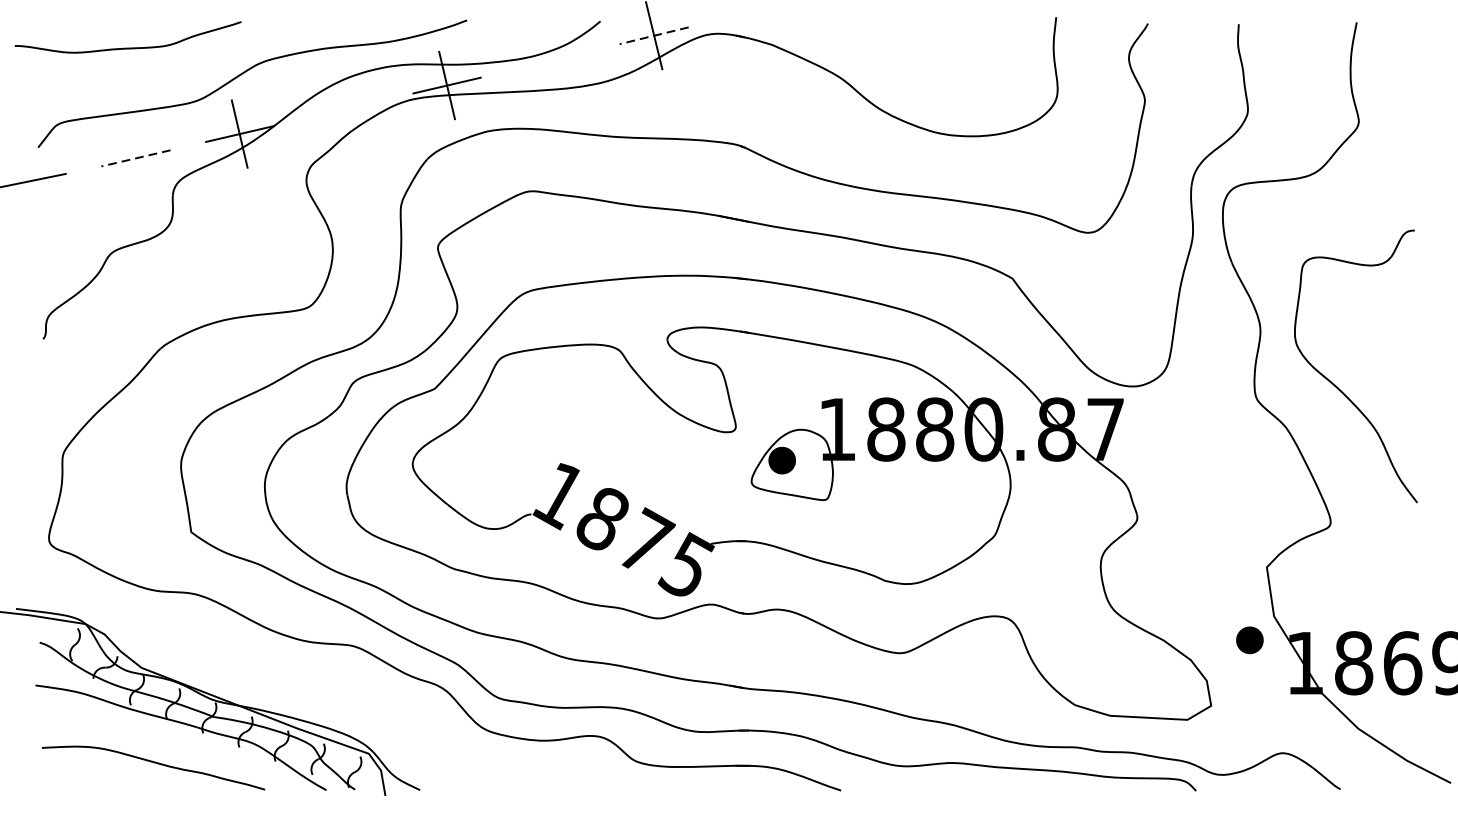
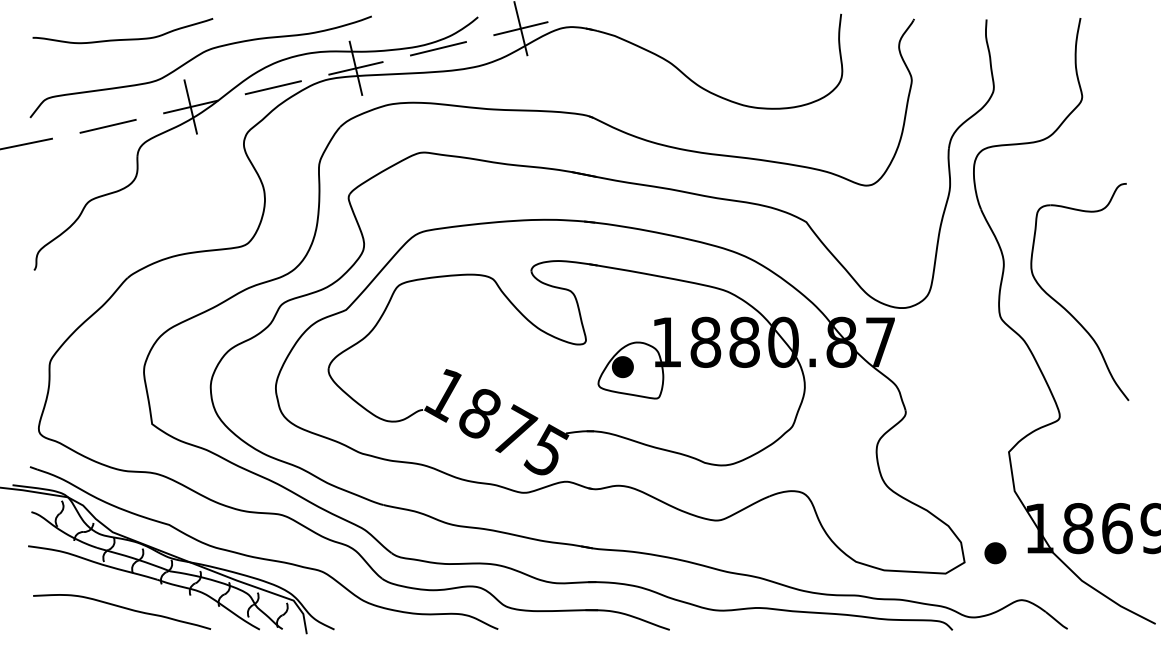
line: (653, 35) -> (520, 28), dashed -> solid
curve: (130, 46) -> (124, 38), moved
line: (550, 60) -> (438, 48), added
line: (342, 109) -> (272, 87), added
line: (135, 158) -> (107, 126), dashed -> solid
part: (1249, 640) -> (995, 553), moved
part: (329, 699) -> (262, 557), added

